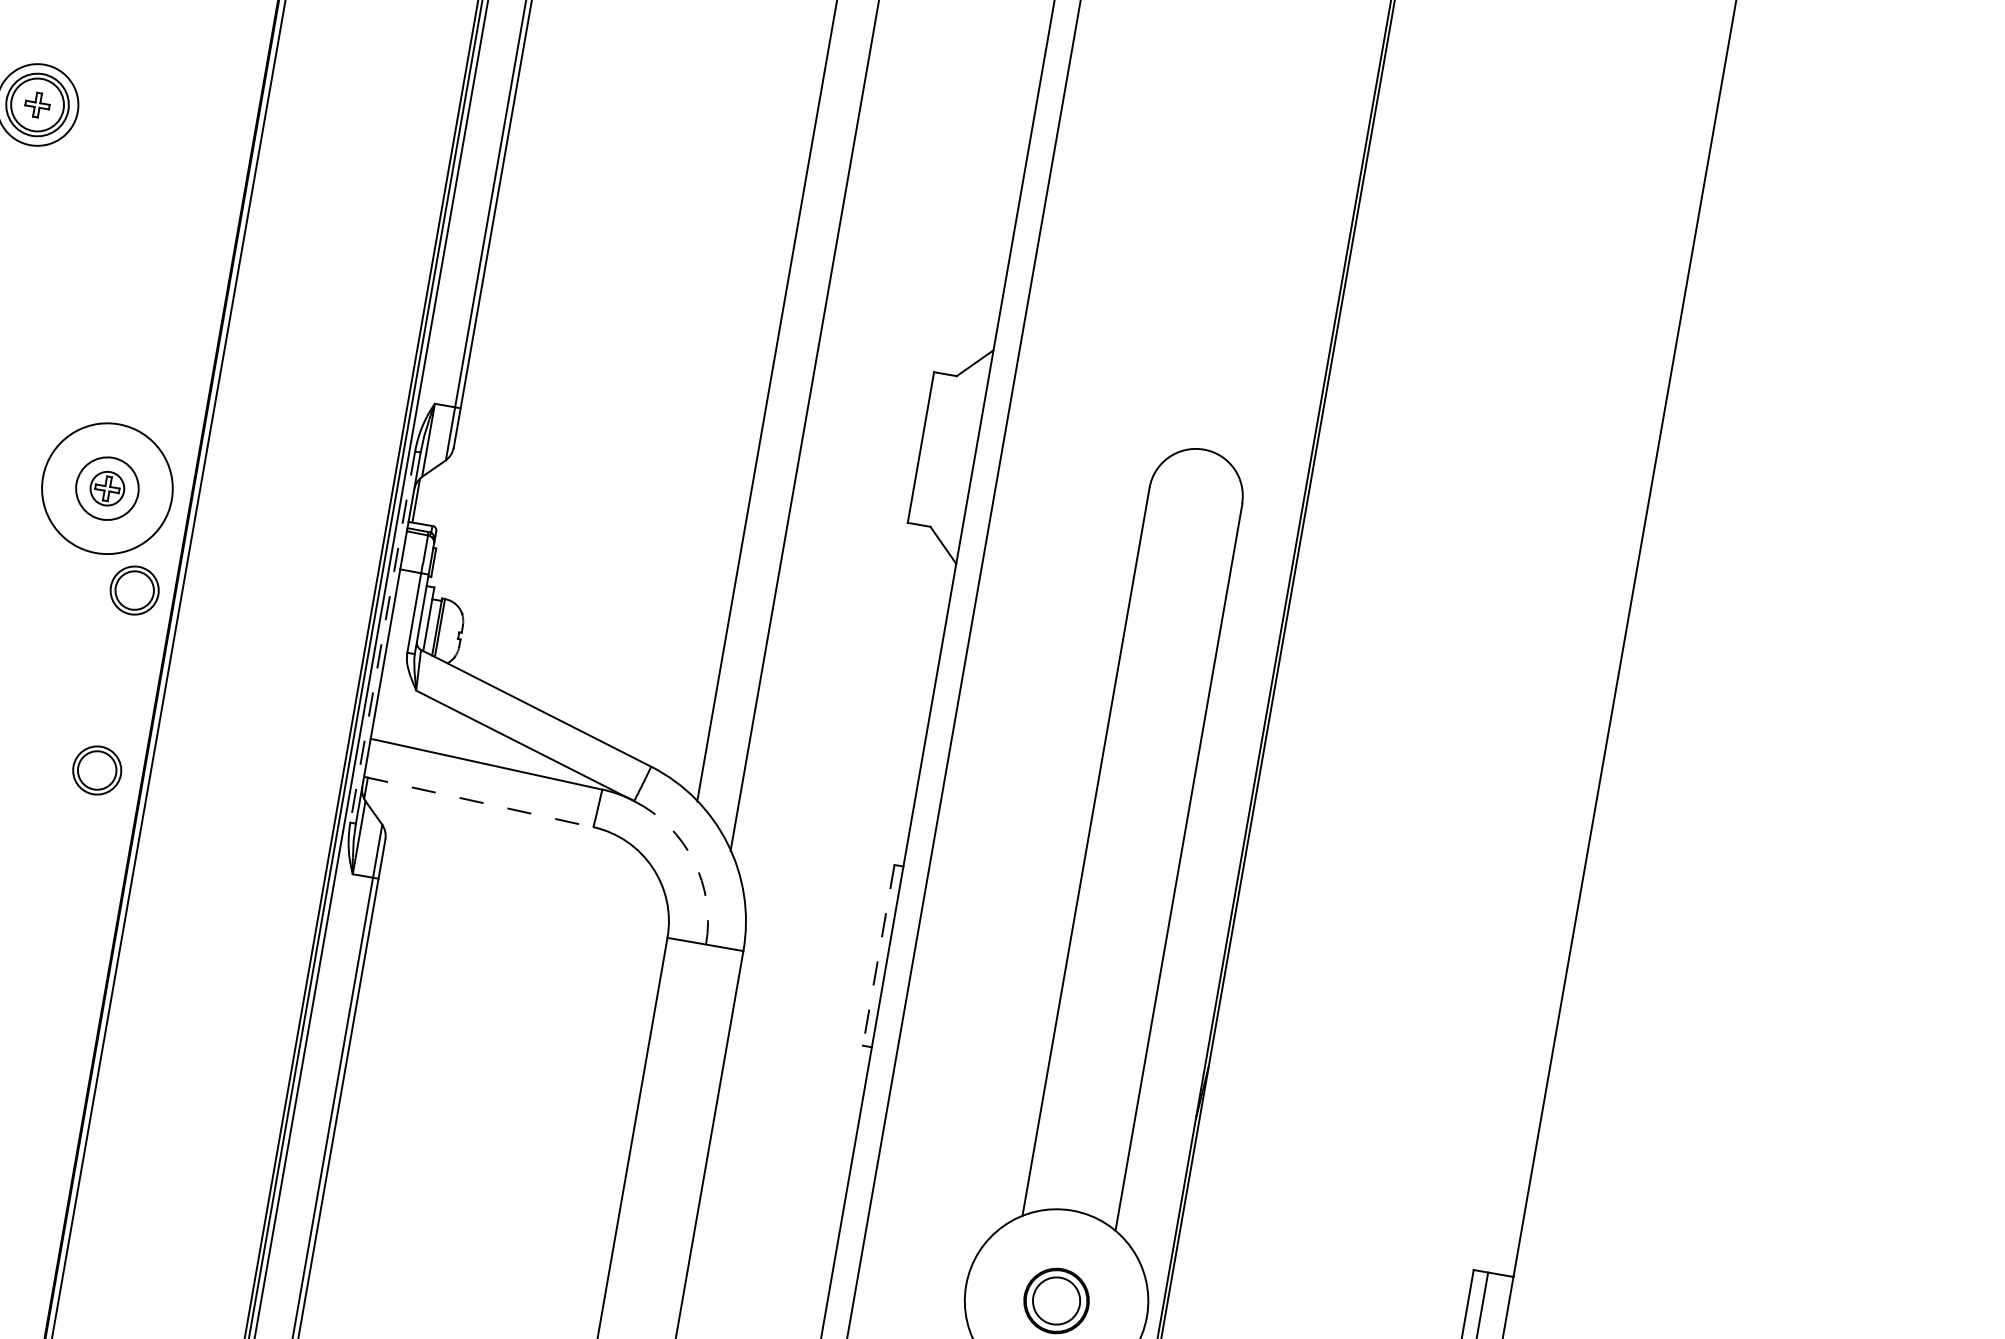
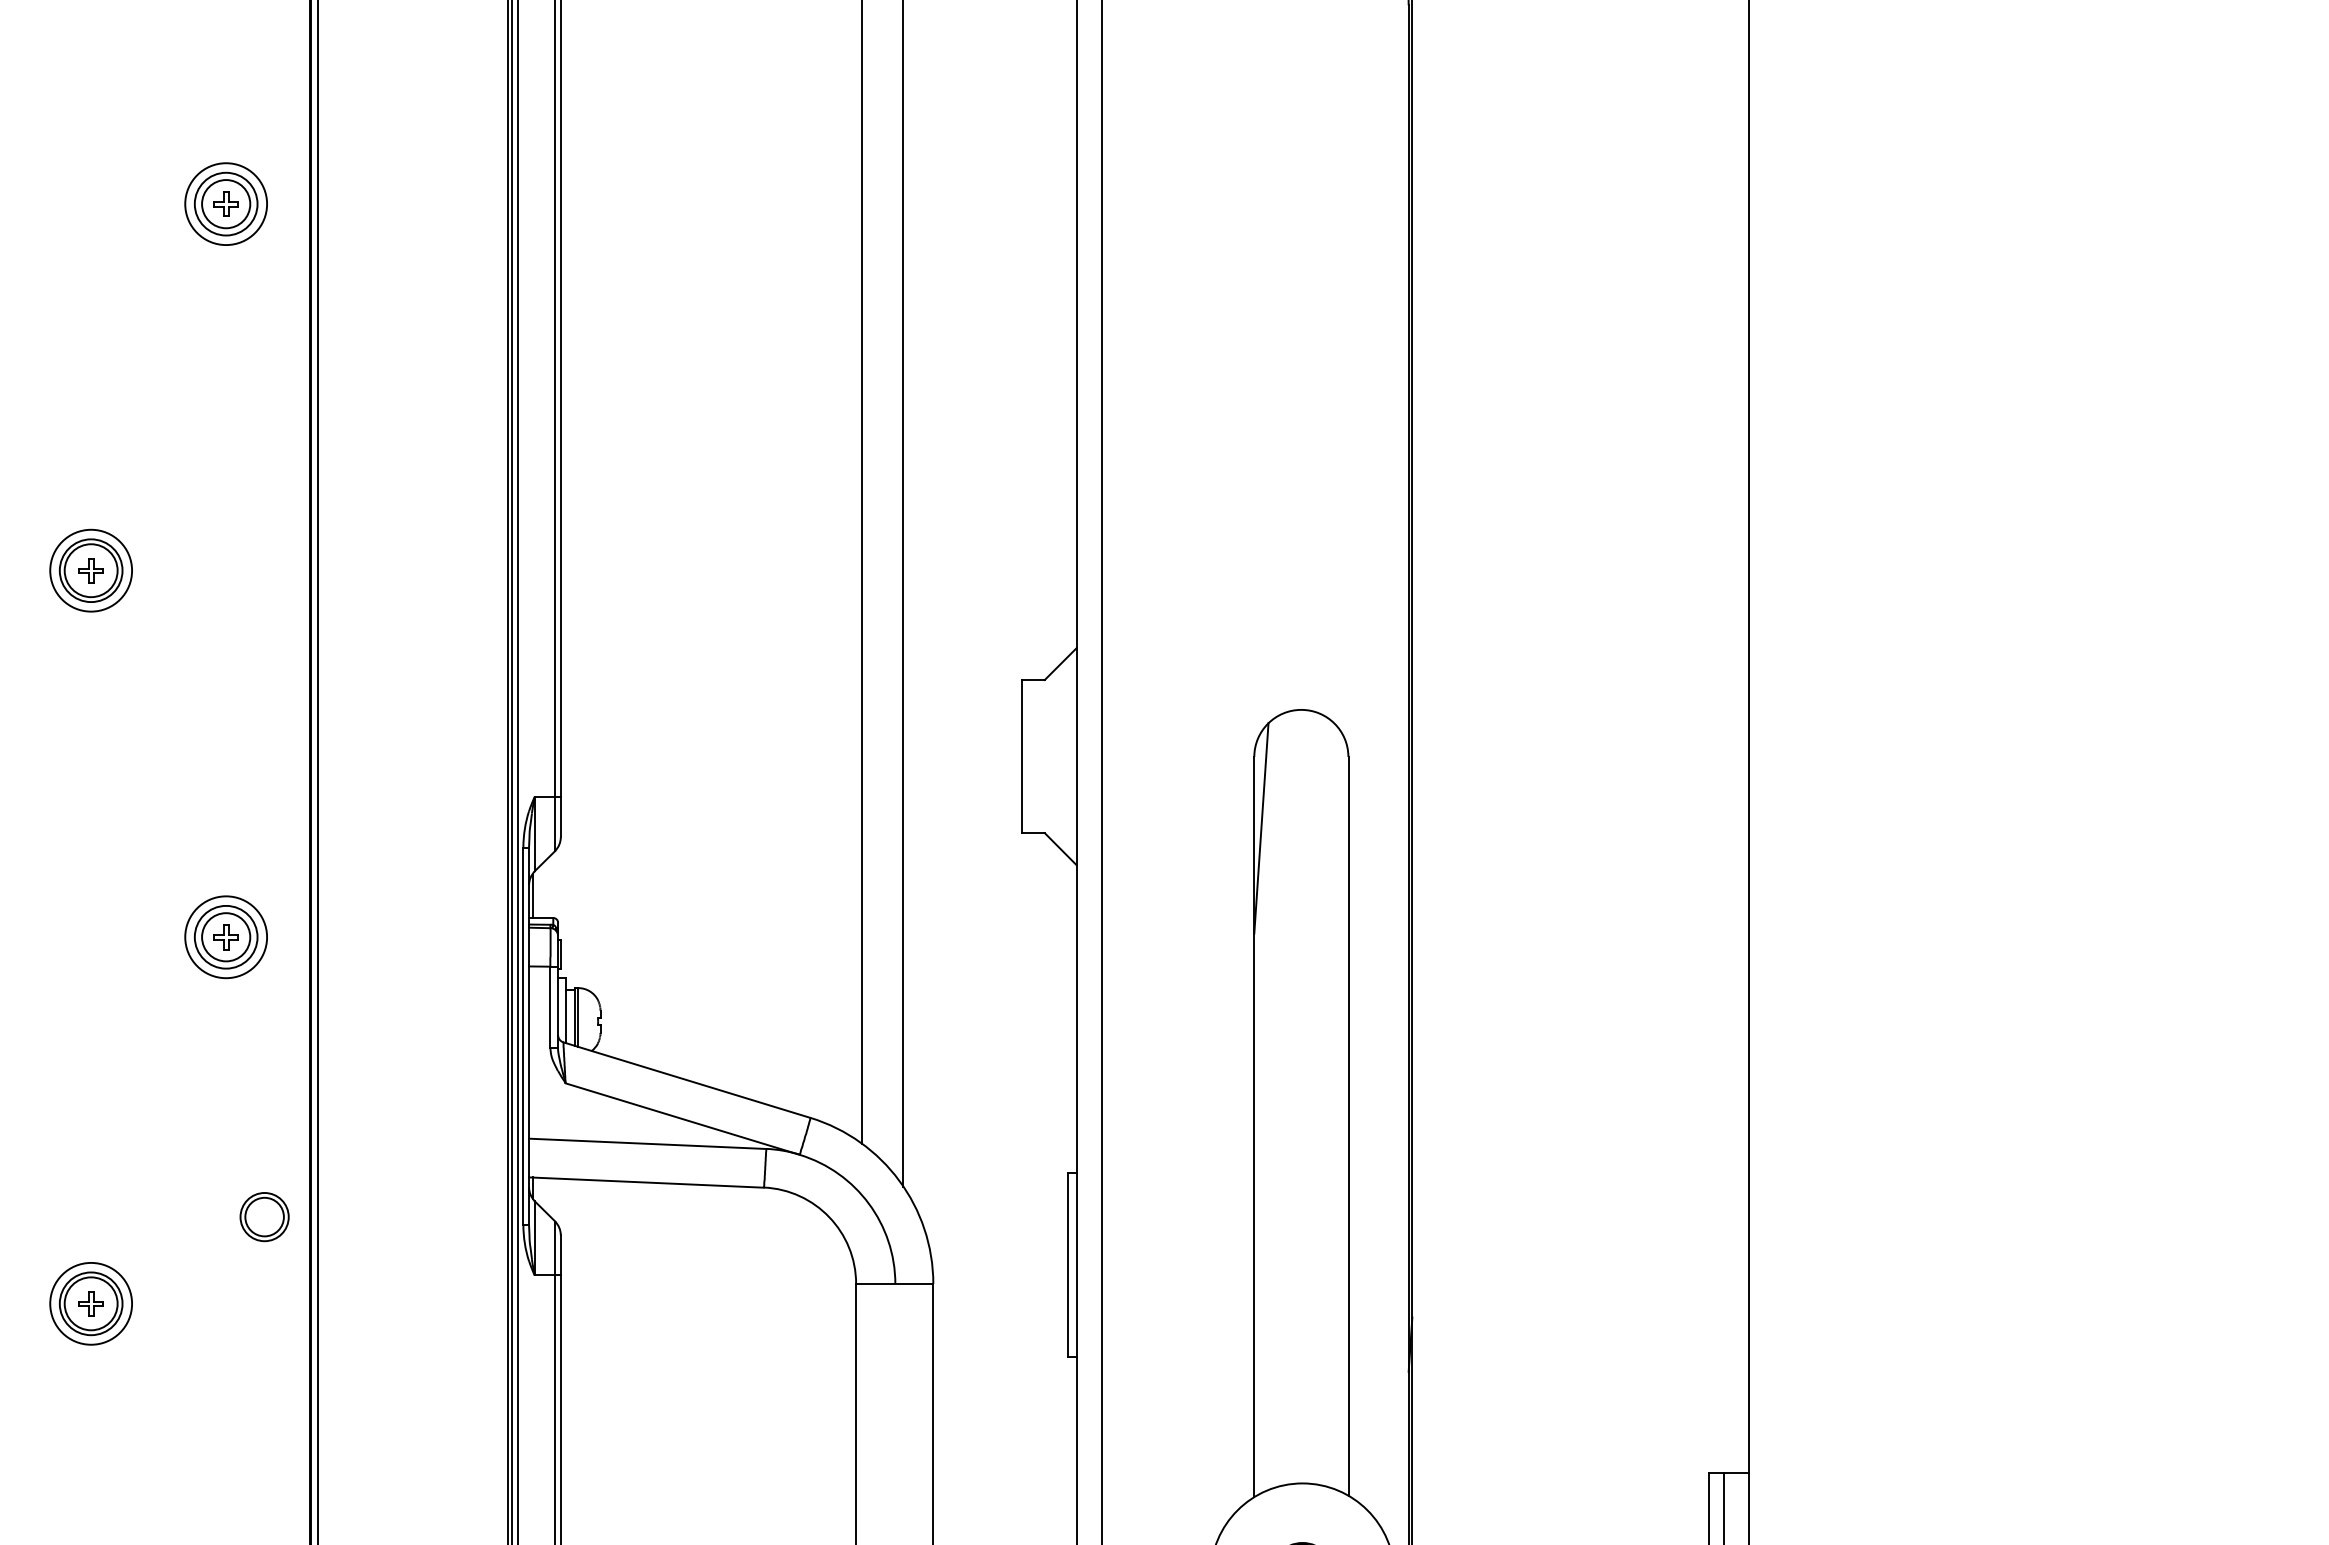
circle: (107, 488) -> (226, 937), size x0.62
circle: (107, 488) -> (226, 937), size x1.43
line: (1144, 559) -> (1261, 828), added
part: (134, 590) -> (270, 1033), removed
line: (382, 637) -> (523, 1036), dashed -> solid
line: (478, 802) -> (646, 1182), dashed -> solid
arc: (693, 860) -> (868, 1203), dashed -> solid
line: (878, 954) -> (1067, 1264), dashed -> solid

